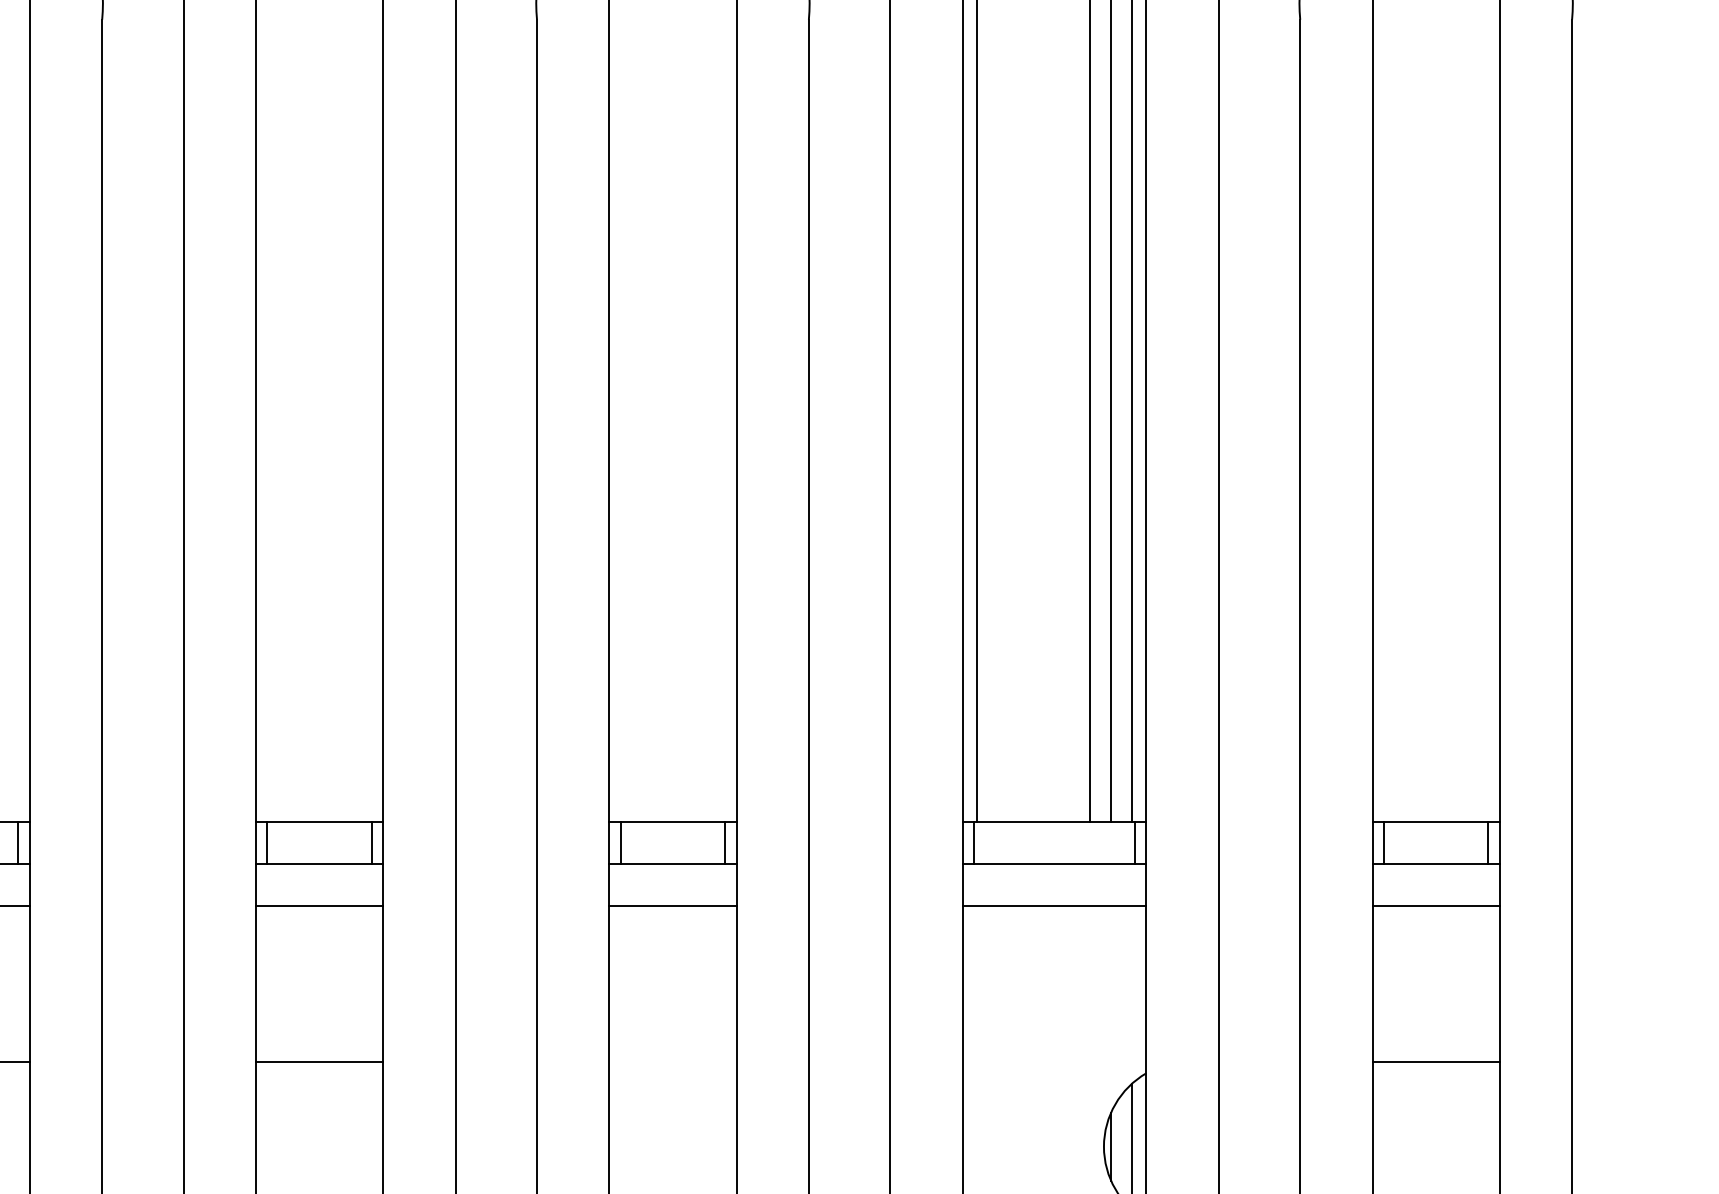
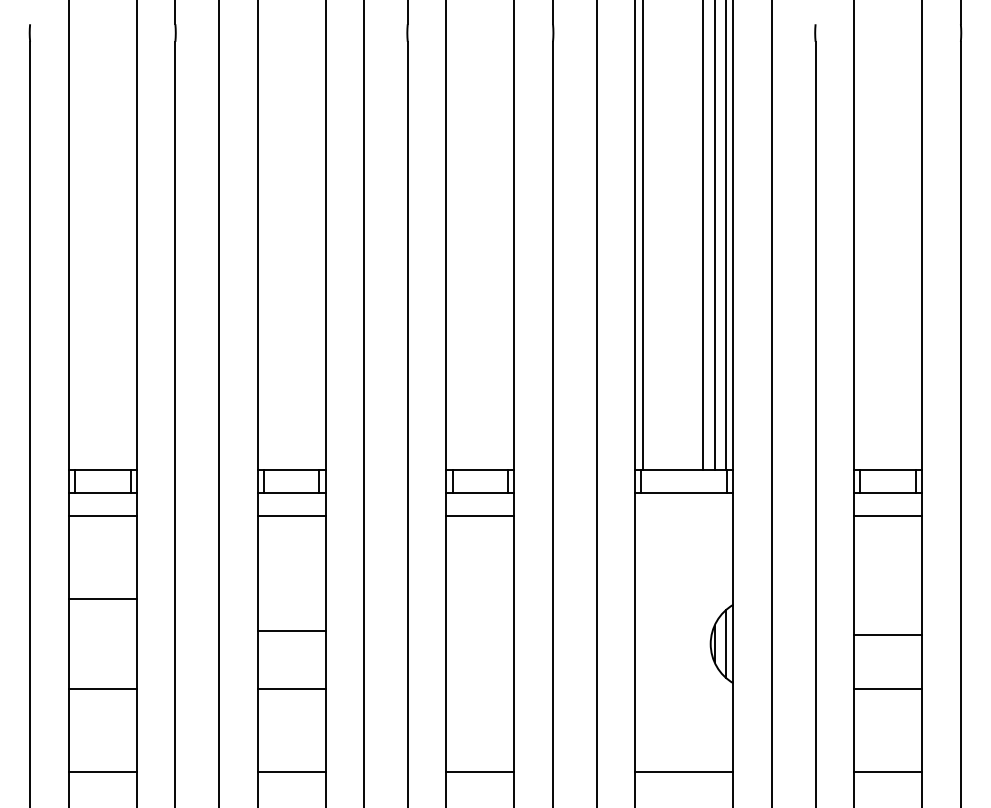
line: (1054, 906) -> (684, 515), removed
line: (319, 1061) -> (291, 630), moved
line: (1436, 1061) -> (888, 634), moved

